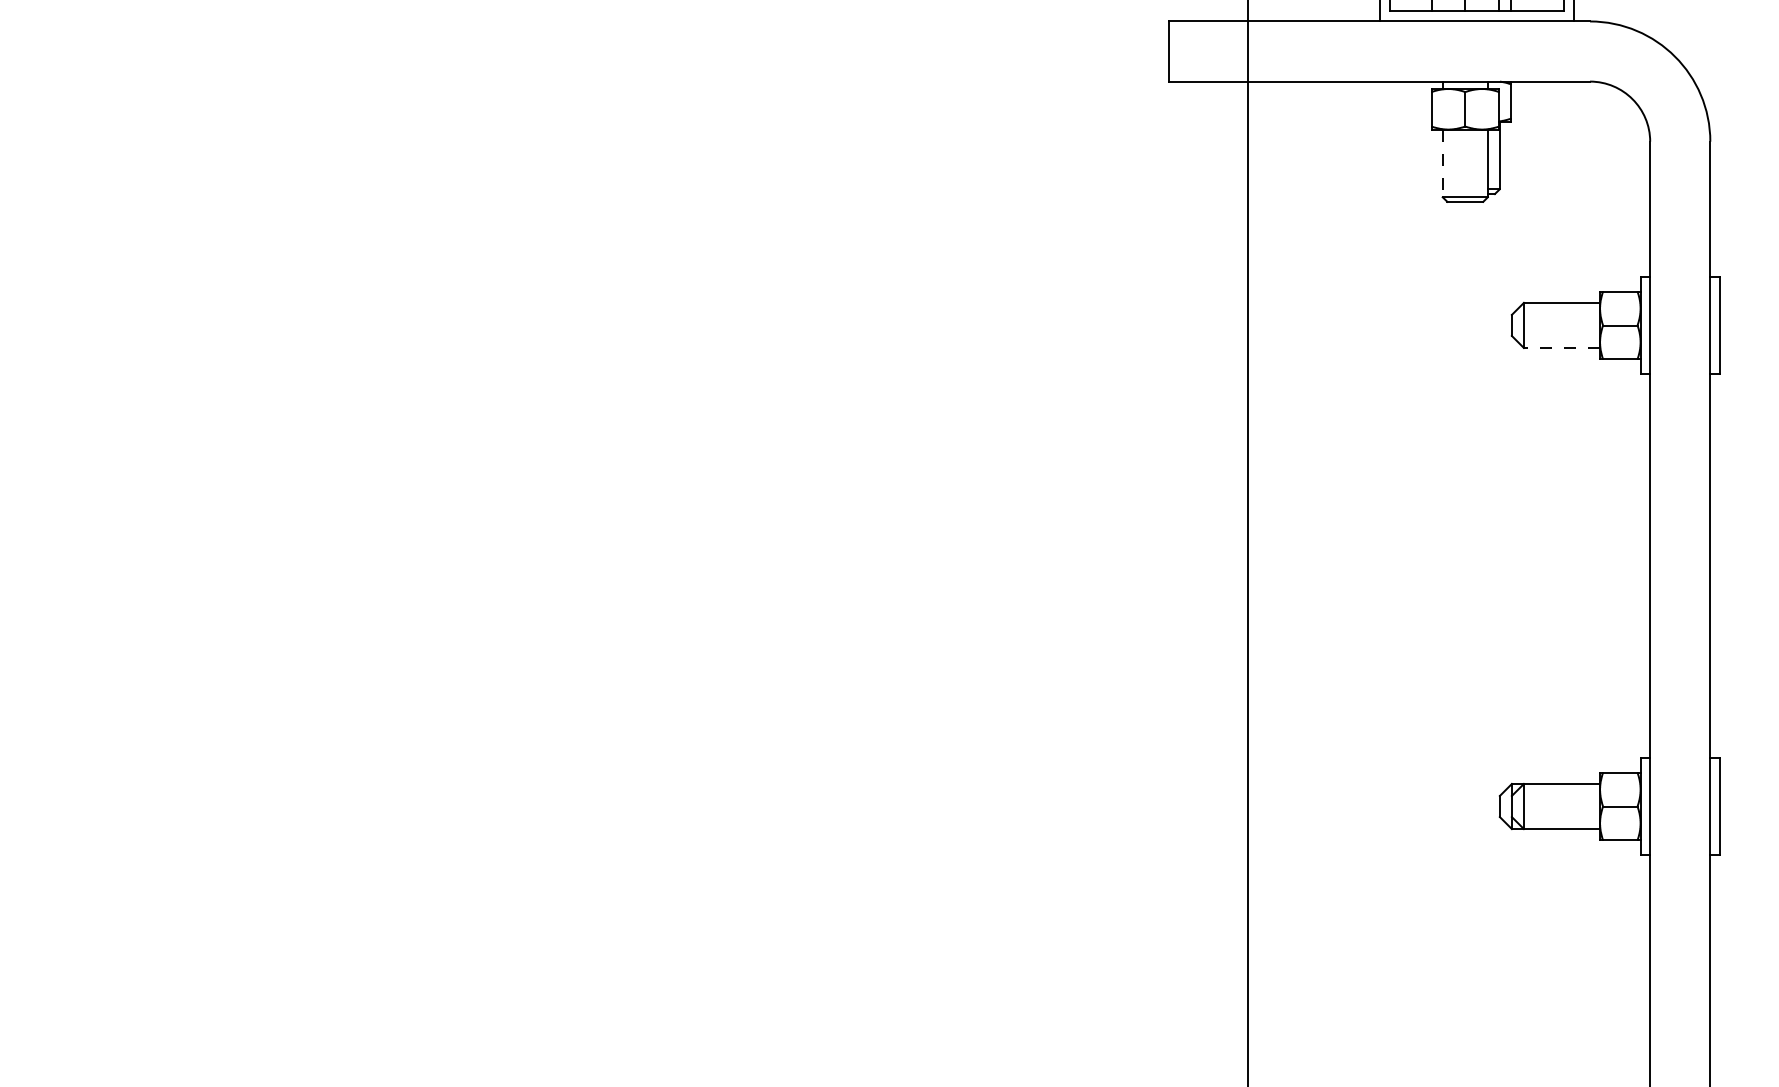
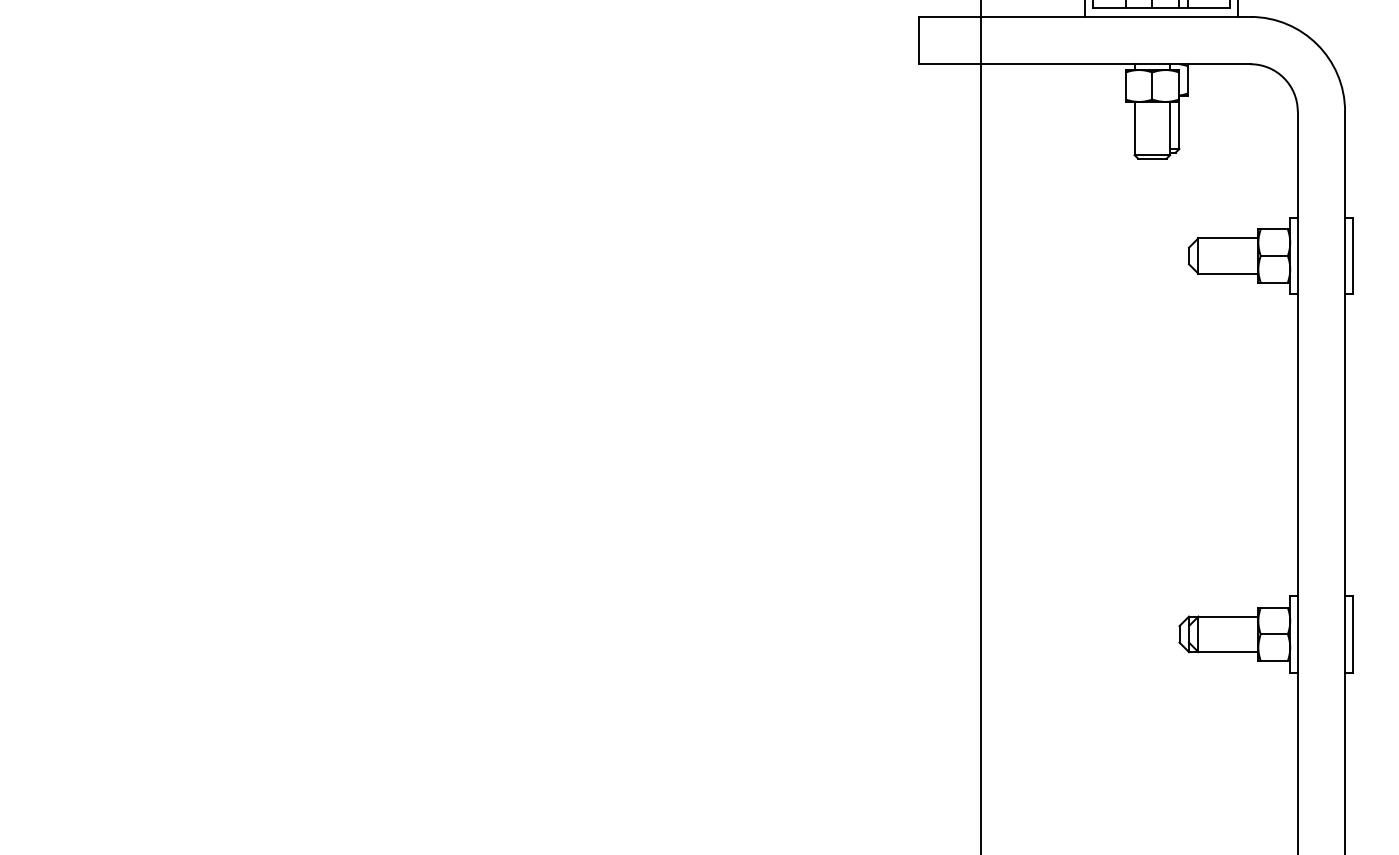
line: (1442, 163) -> (1134, 128), dashed -> solid
line: (1561, 348) -> (1228, 274), dashed -> solid

